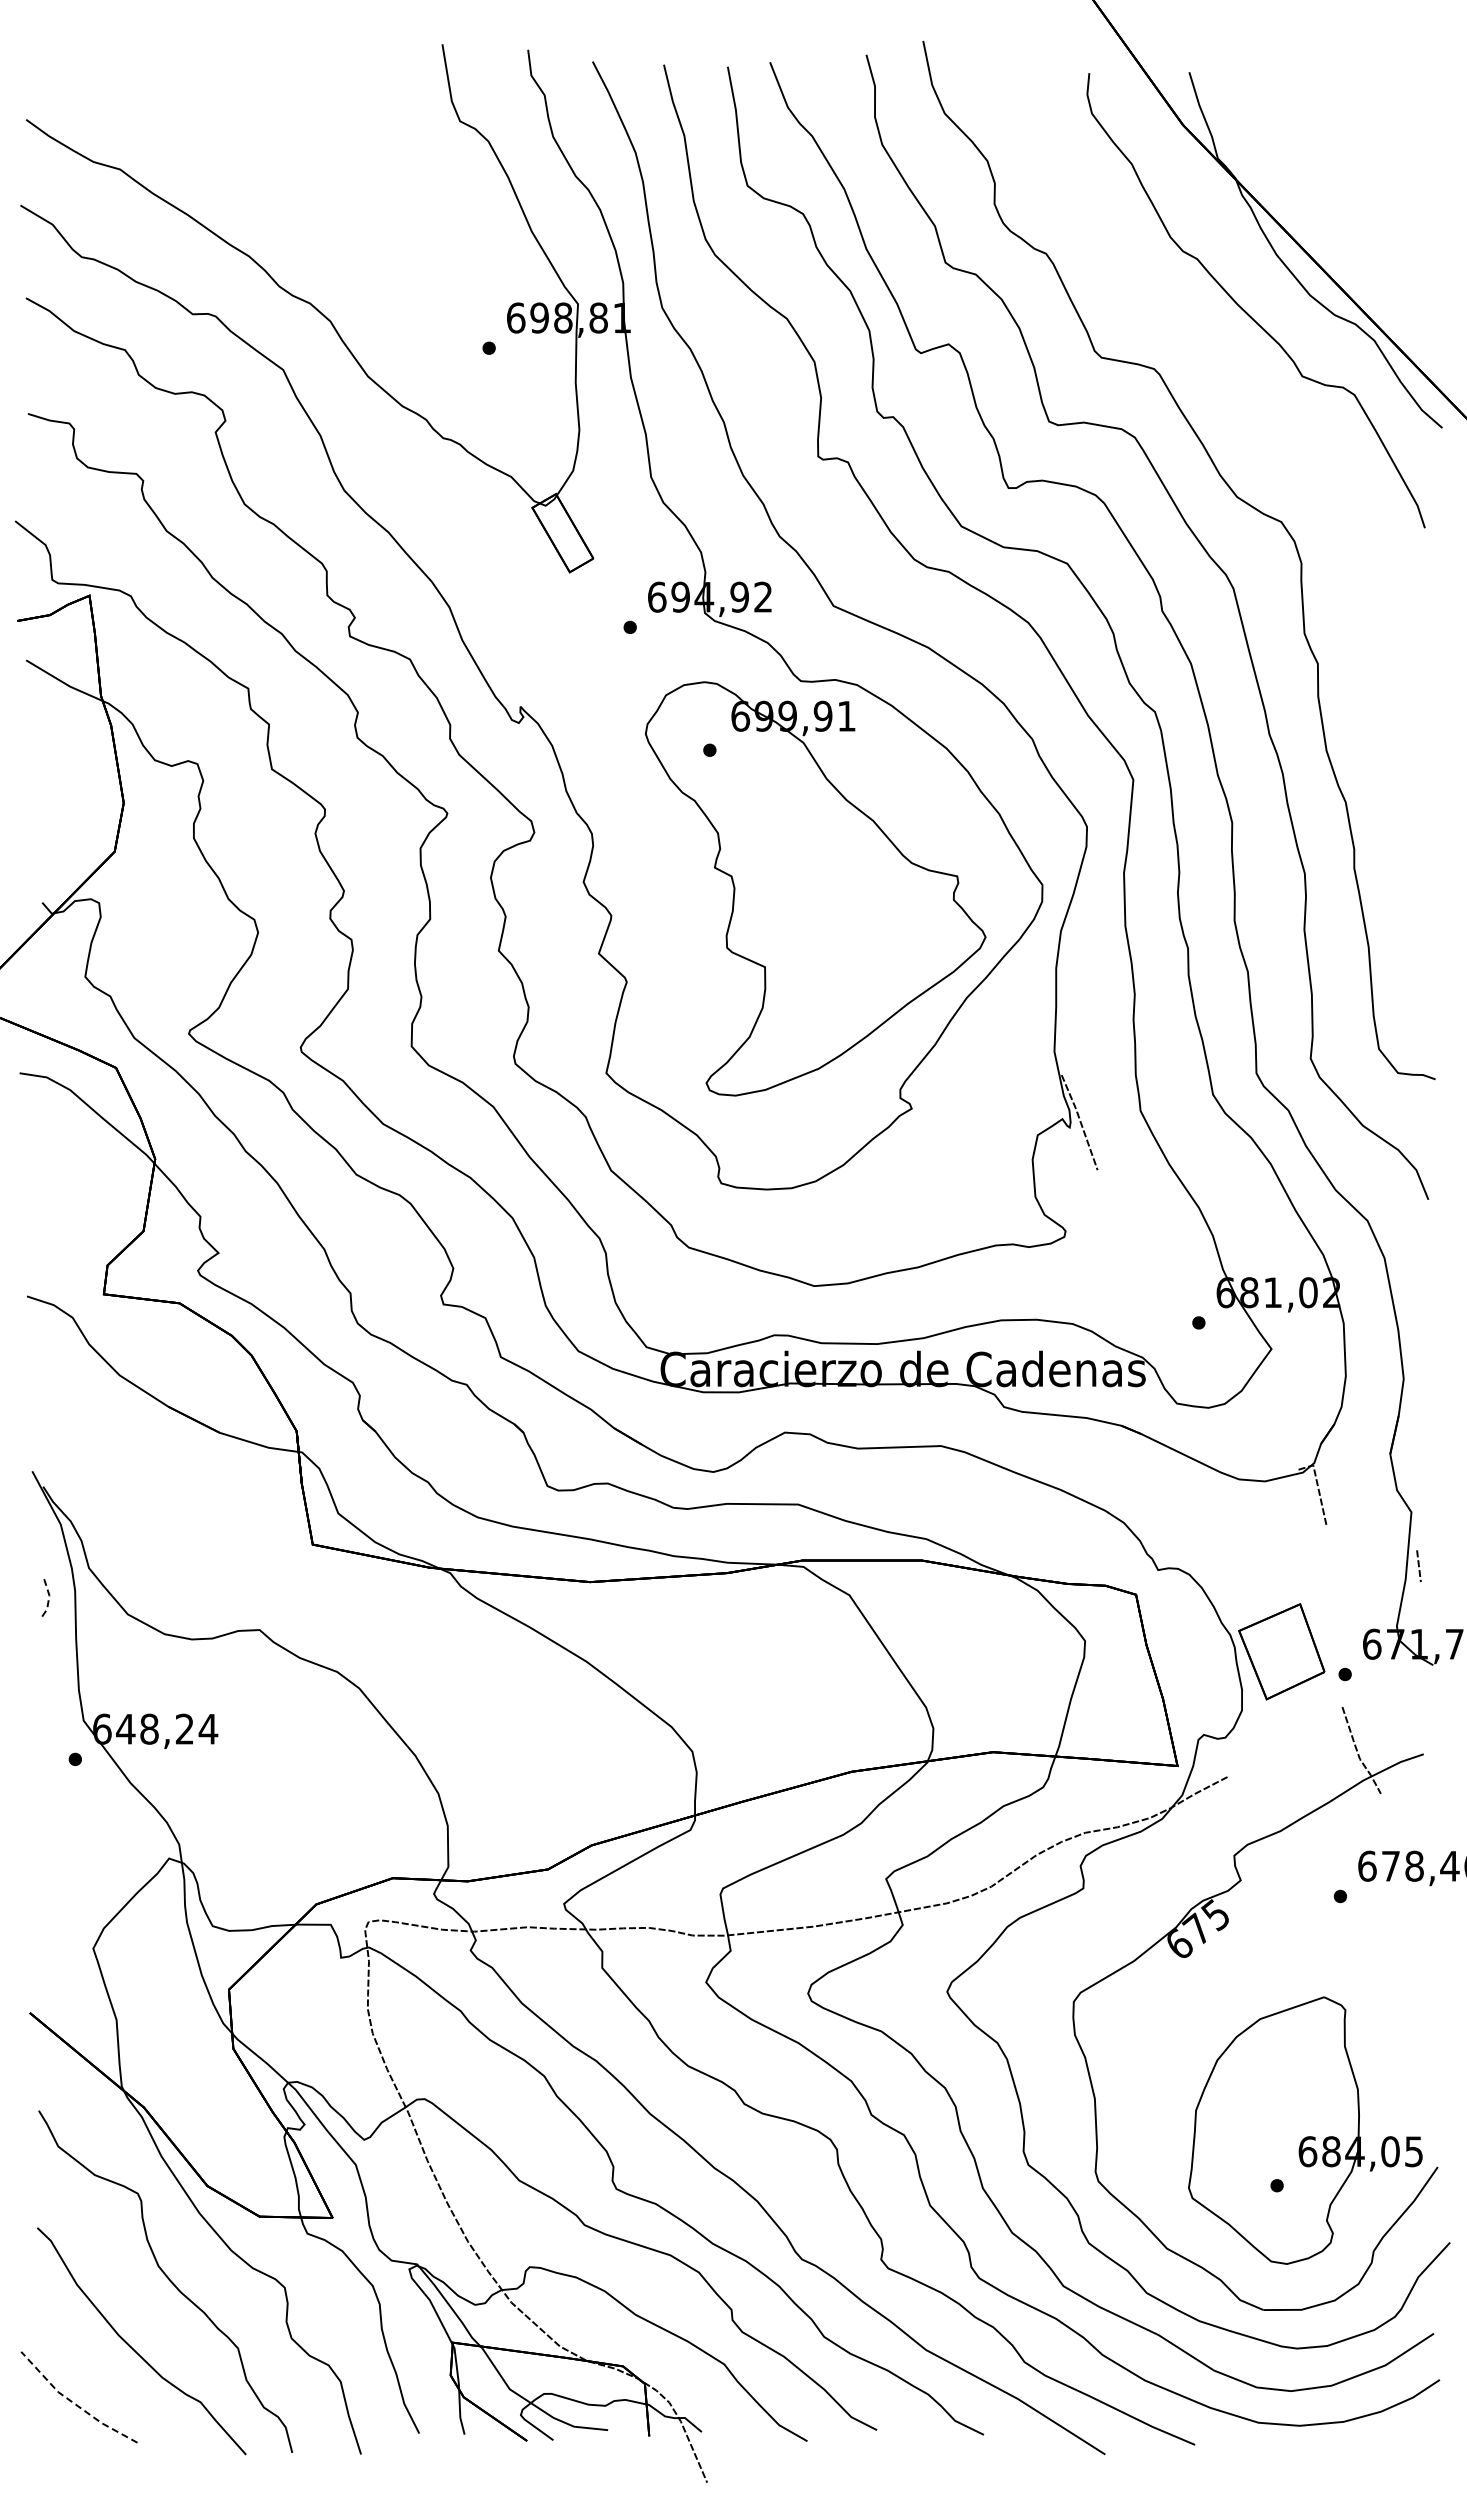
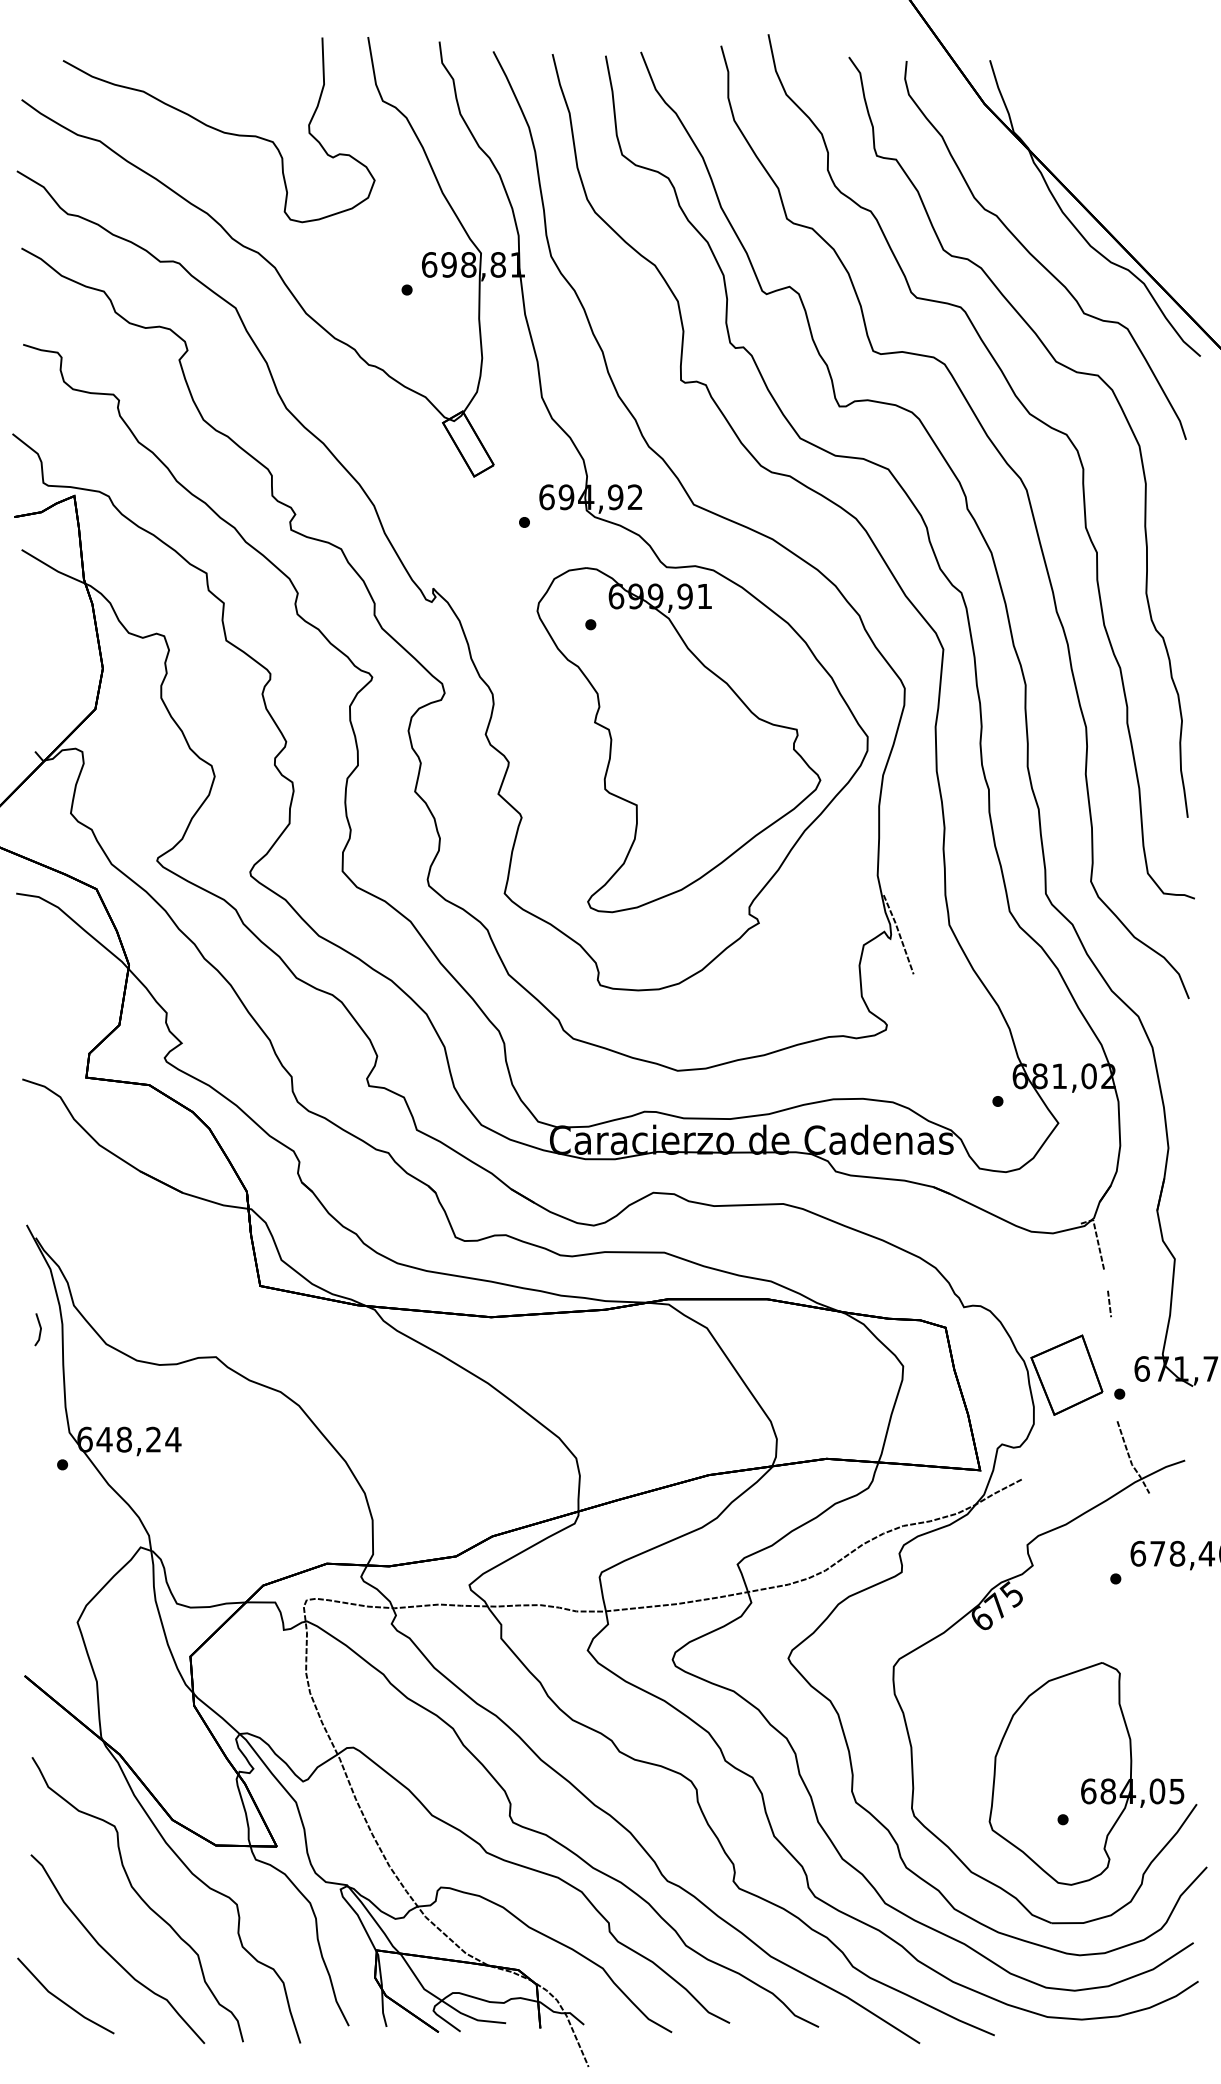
curve: (263, 156) -> (219, 130), added
curve: (1268, 435) -> (1055, 362), added
line: (1418, 1566) -> (1109, 1304), moved
line: (49, 1596) -> (41, 1329), dashed -> solid
line: (74, 2403) -> (61, 2001), dashed -> solid

